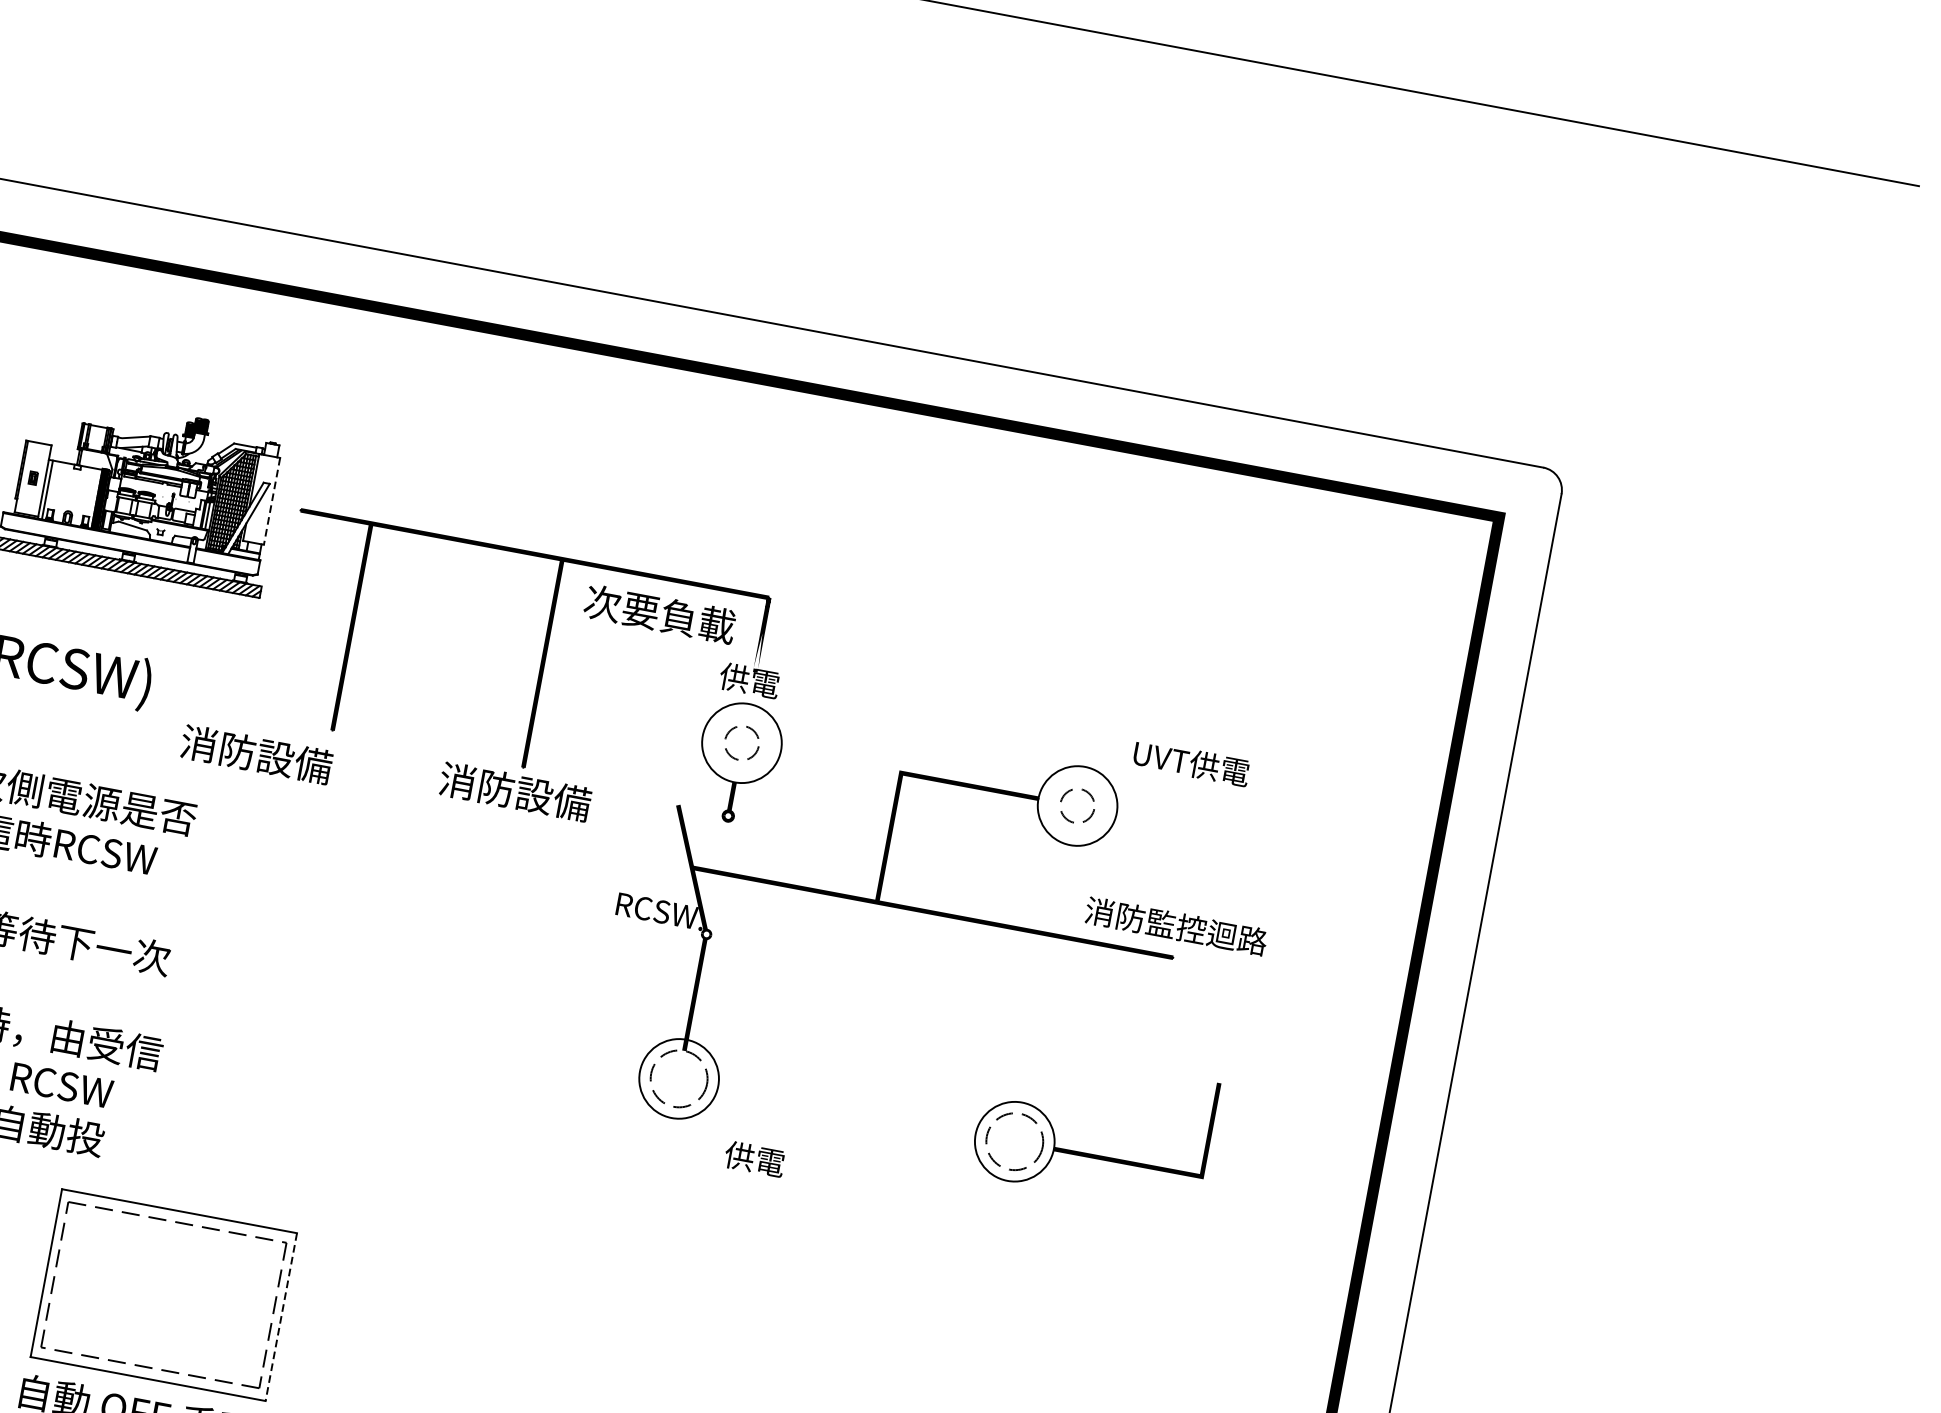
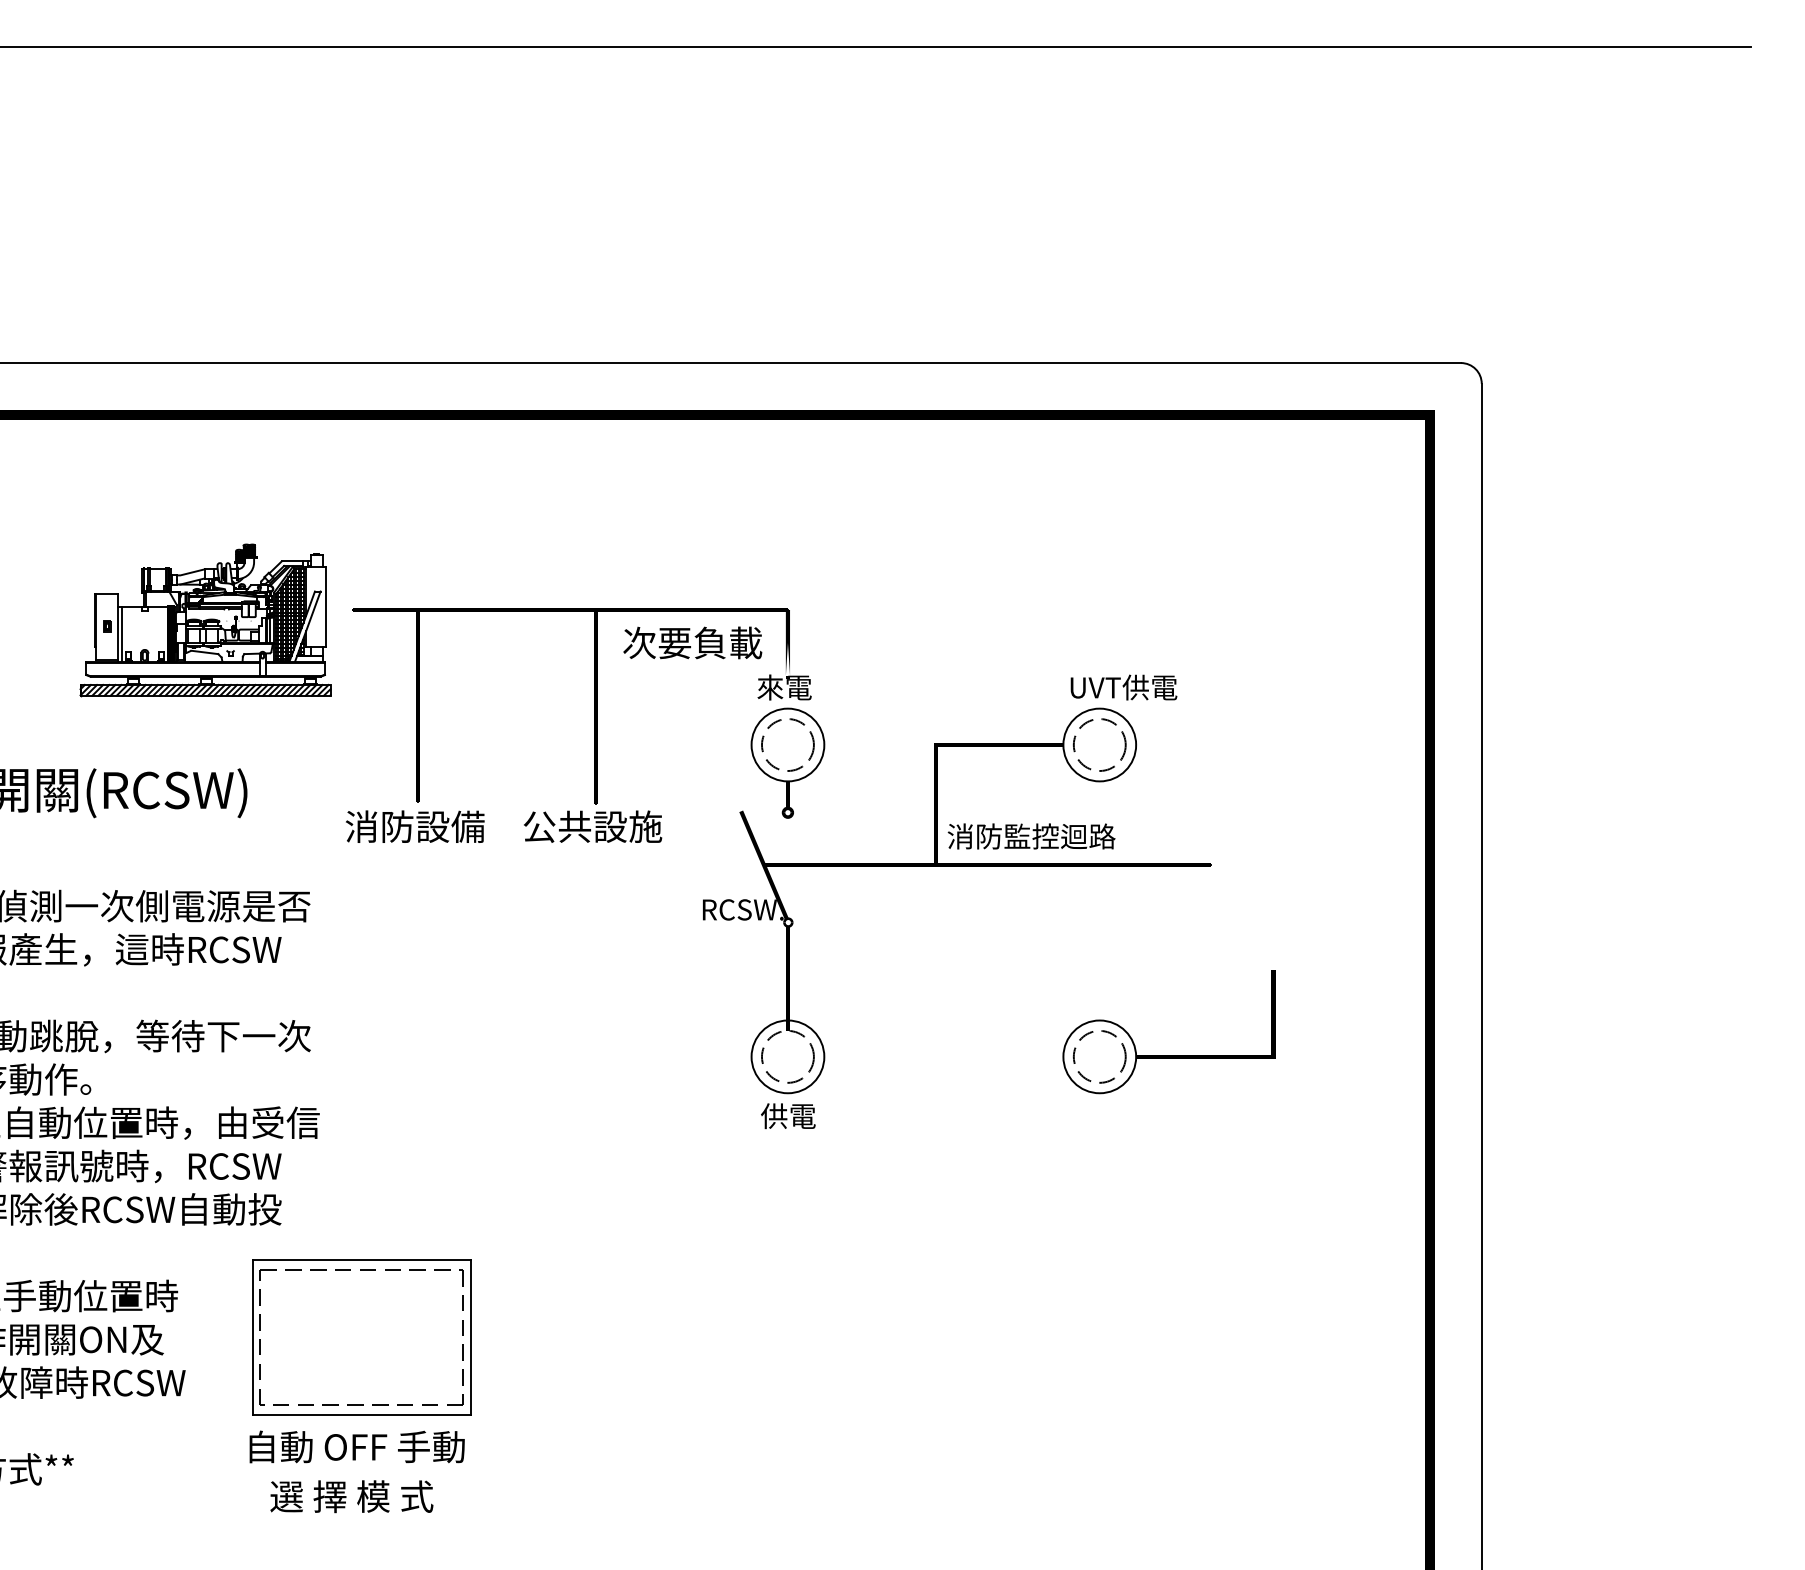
line: (271, 502) -> (325, 607), dashed -> solid
text: (734, 677) -> (770, 687), 供電 -> 來電
circle: (741, 742) -> (787, 744), size x1.67
text: (256, 754) -> (415, 826), moved
text: (1191, 763) -> (1123, 687), moved
text: (515, 791) -> (592, 826), 消防設備 -> 公共設施
circle: (1077, 805) -> (1099, 744), size x1.67
text: (1176, 926) -> (1031, 836), moved
text: (754, 1159) -> (788, 1116), moved
line: (280, 1317) -> (470, 1337), dashed -> solid

